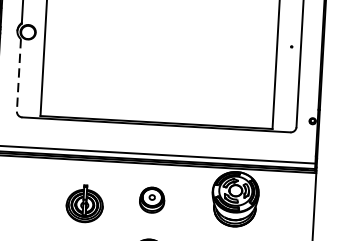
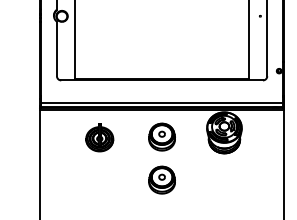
line: (18, 75) -> (56, 49), dashed -> solid
part: (151, 199) -> (161, 136), size x1.43
part: (84, 203) -> (99, 137), moved

